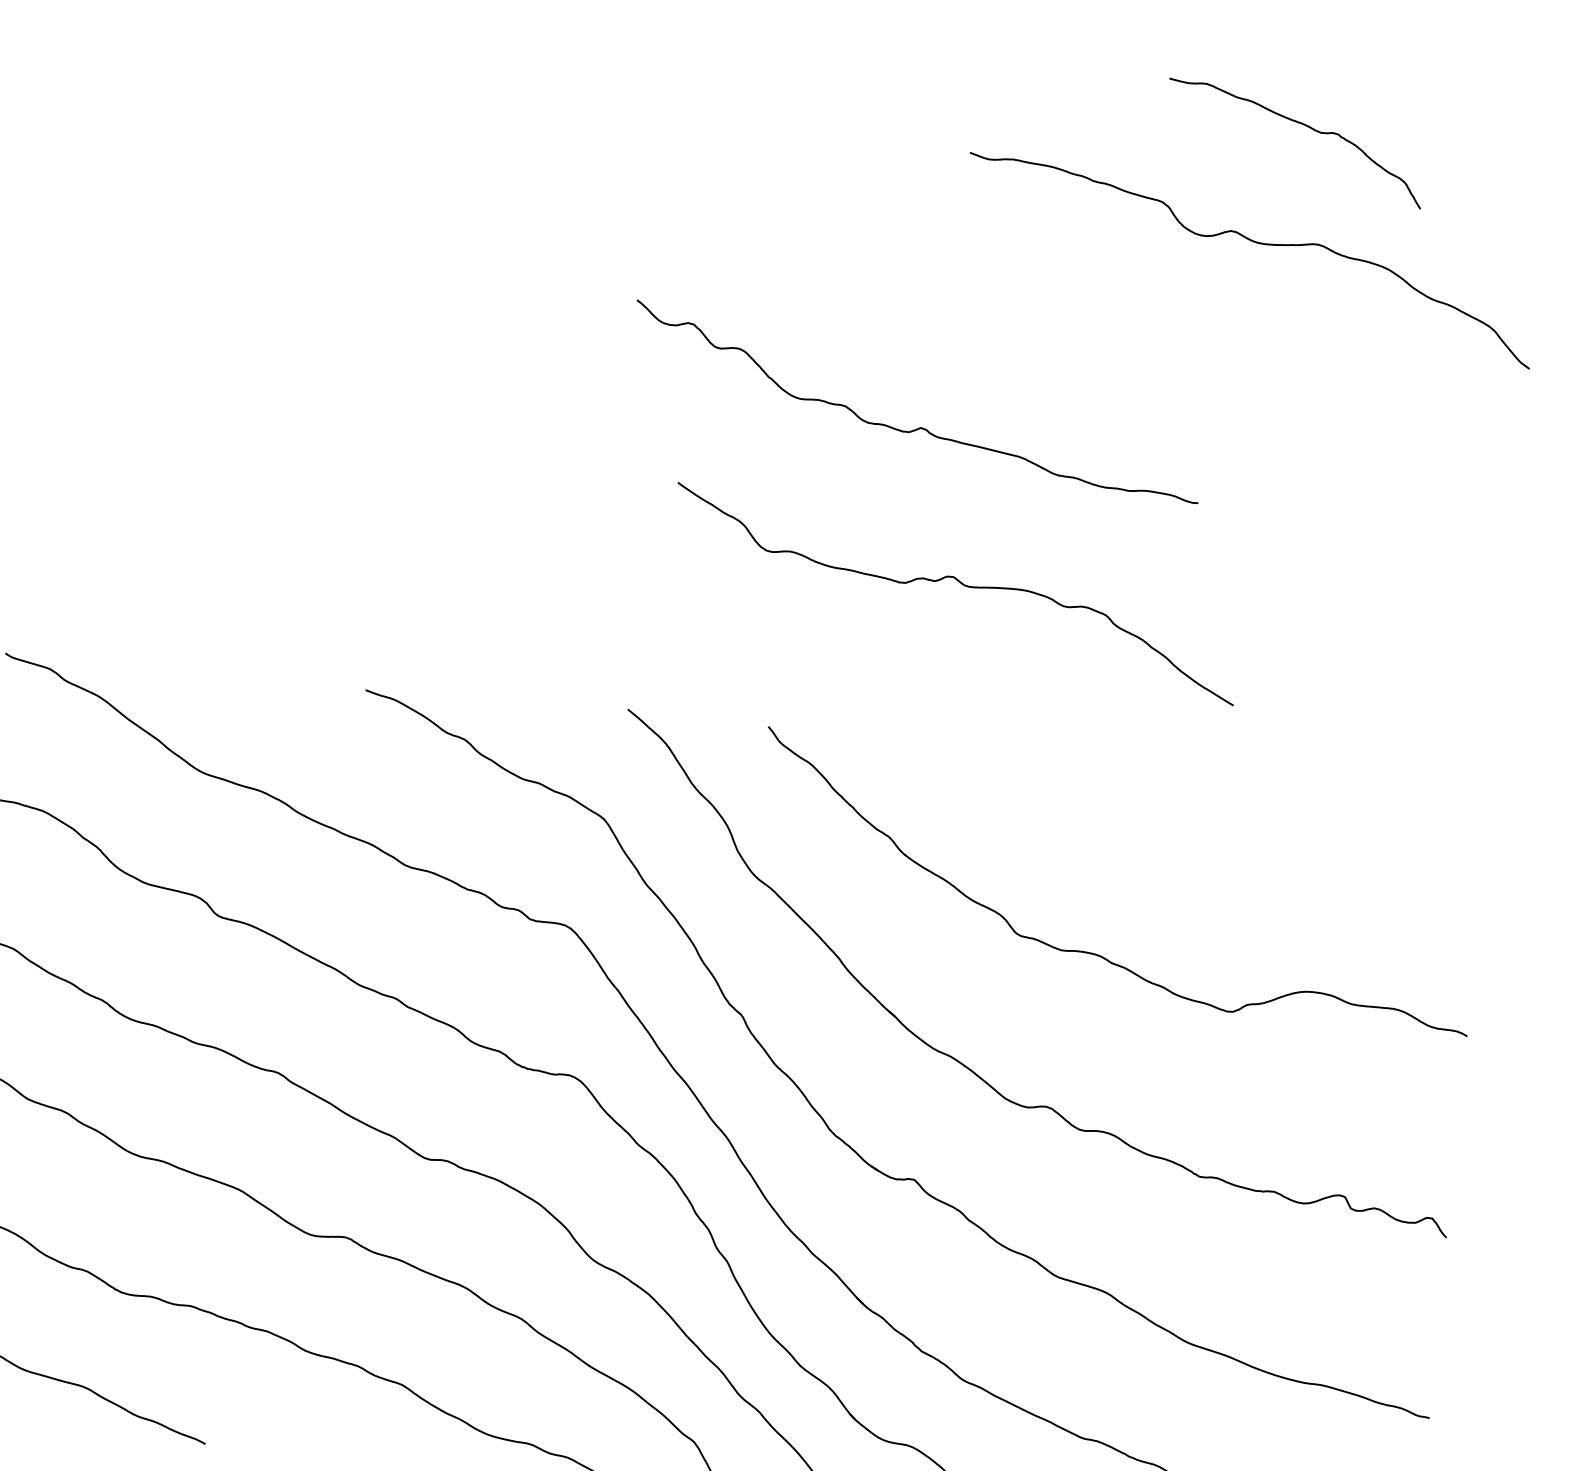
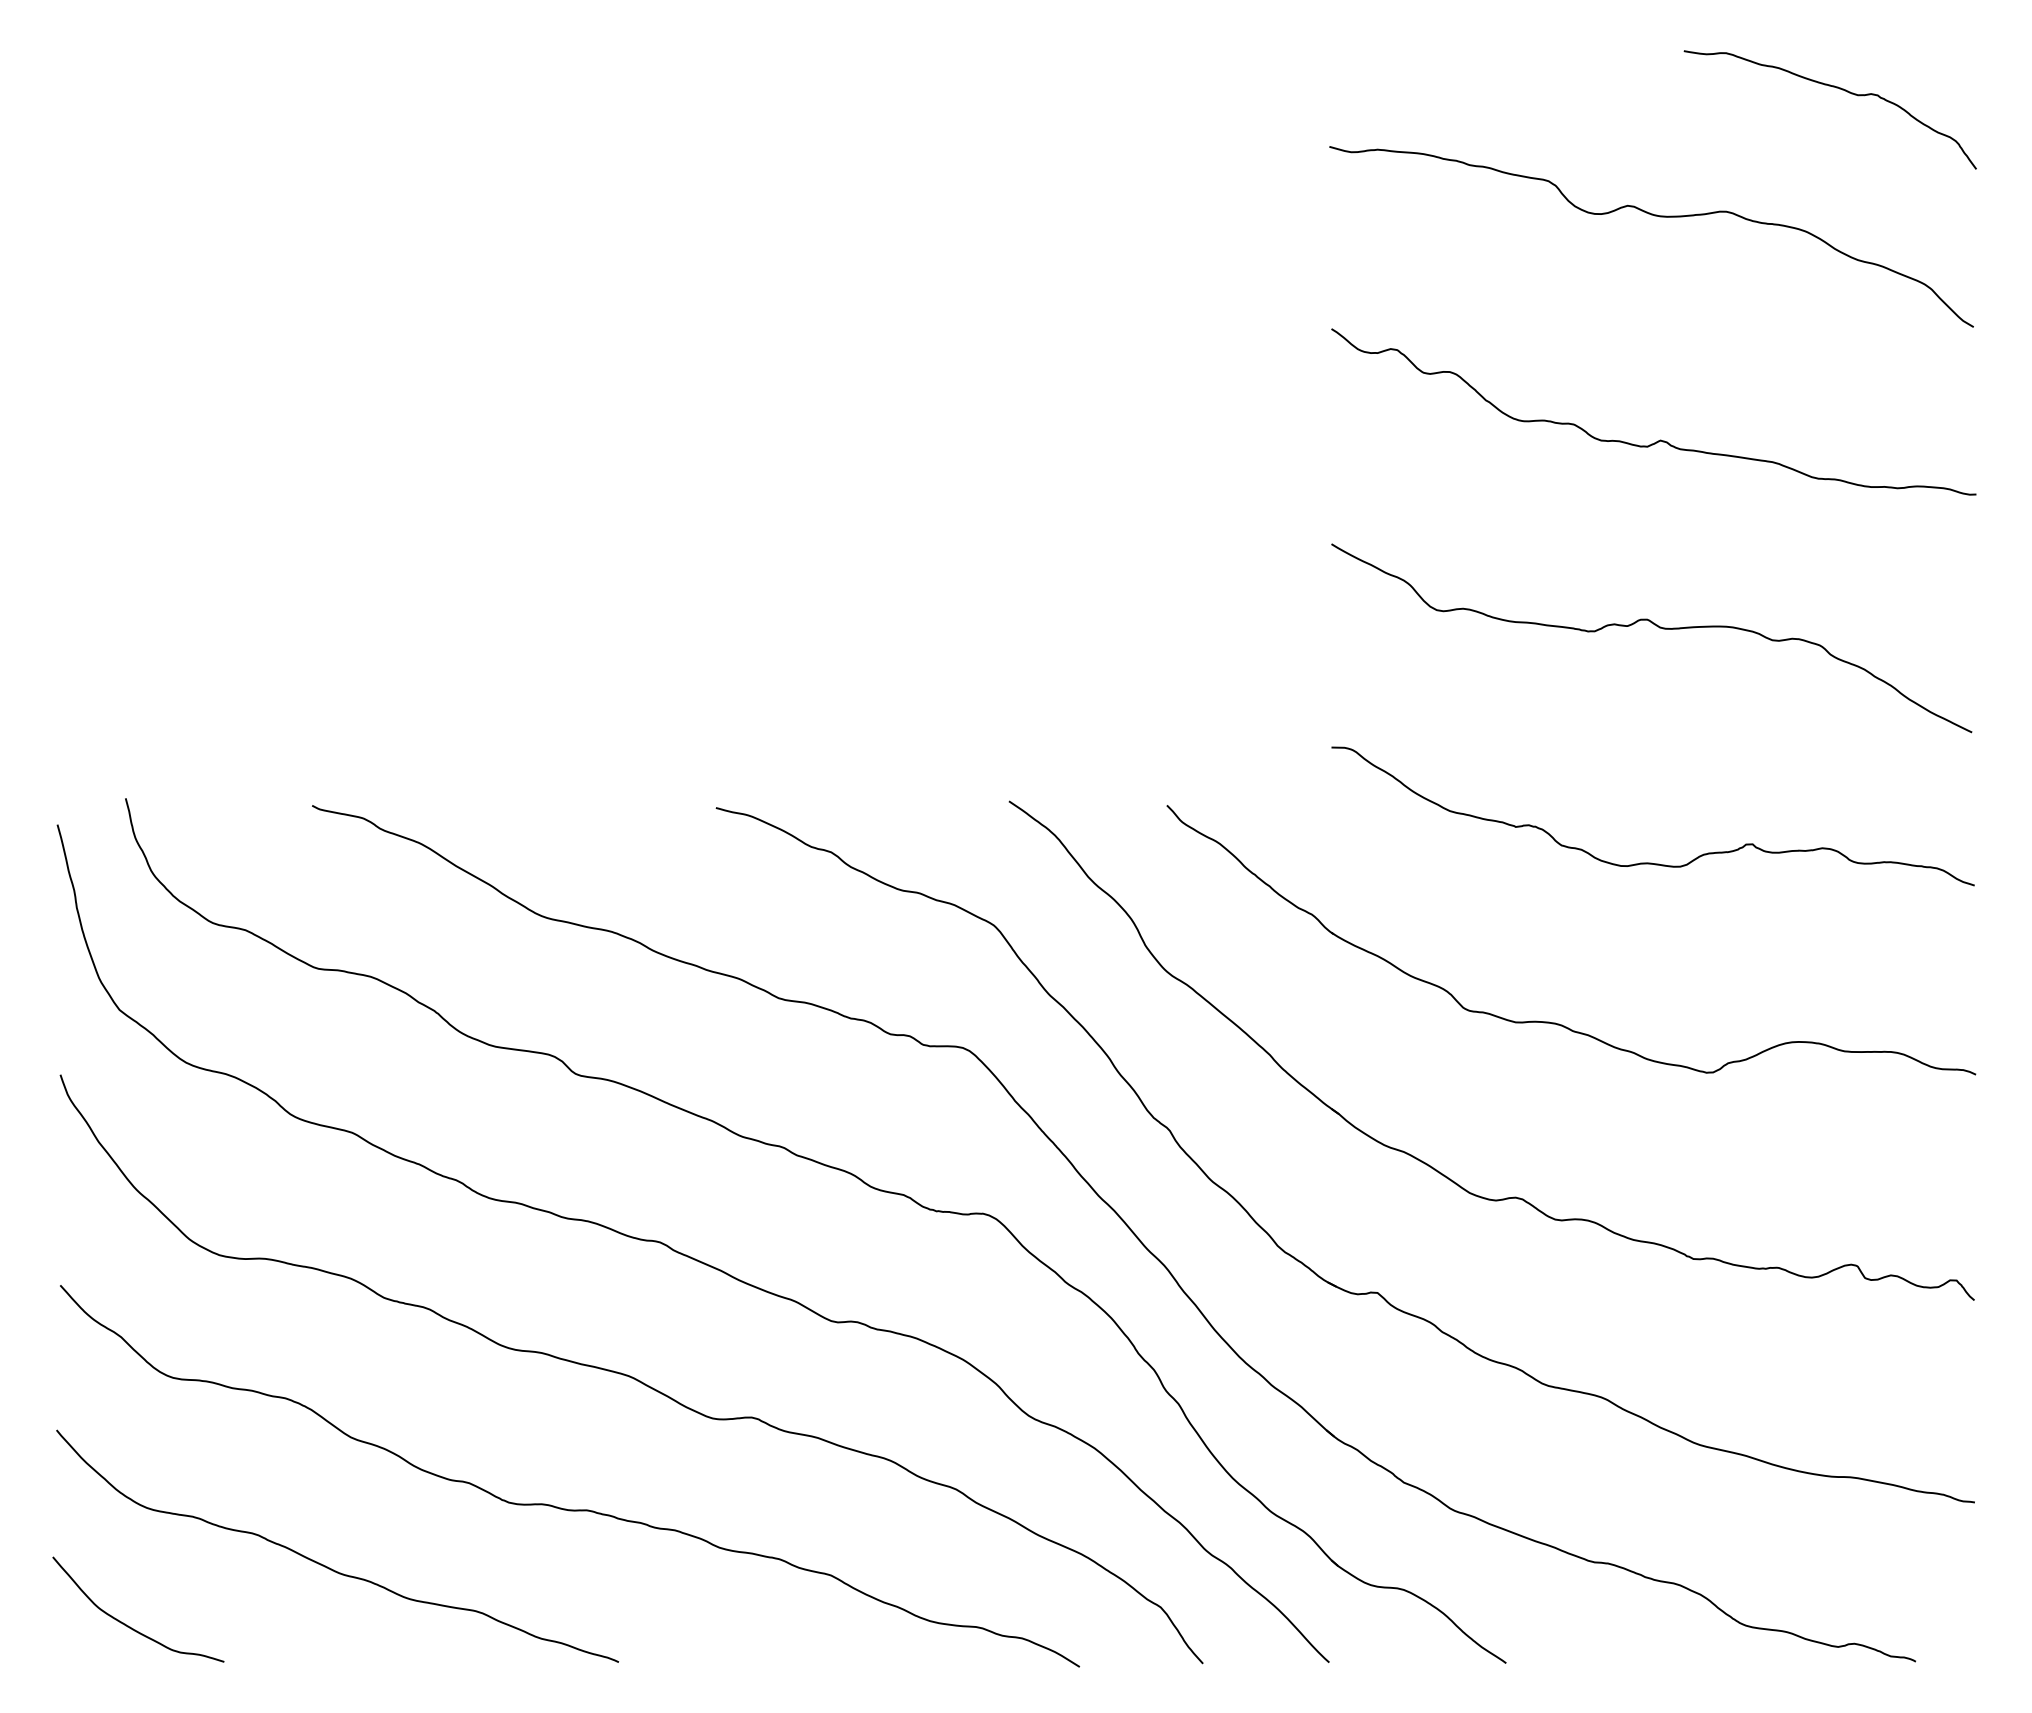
curve: (1302, 124) -> (1836, 88), moved
curve: (921, 426) -> (1660, 439), moved
curve: (963, 585) -> (1659, 628), moved
curve: (1195, 819) -> (1651, 862), added

